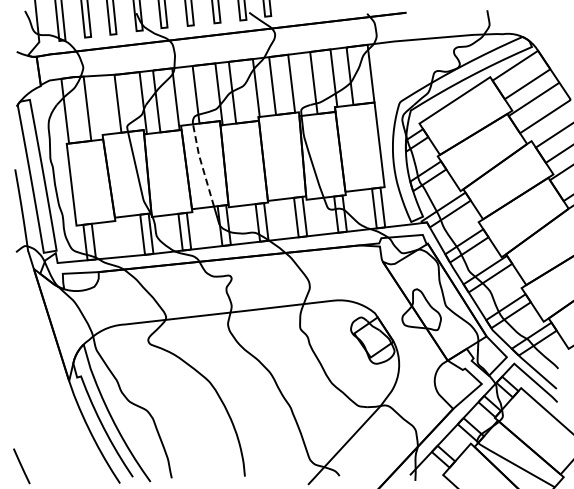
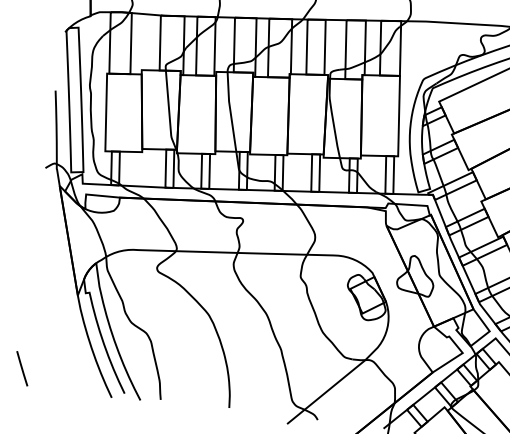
line: (201, 164) -> (230, 110), dashed -> solid

